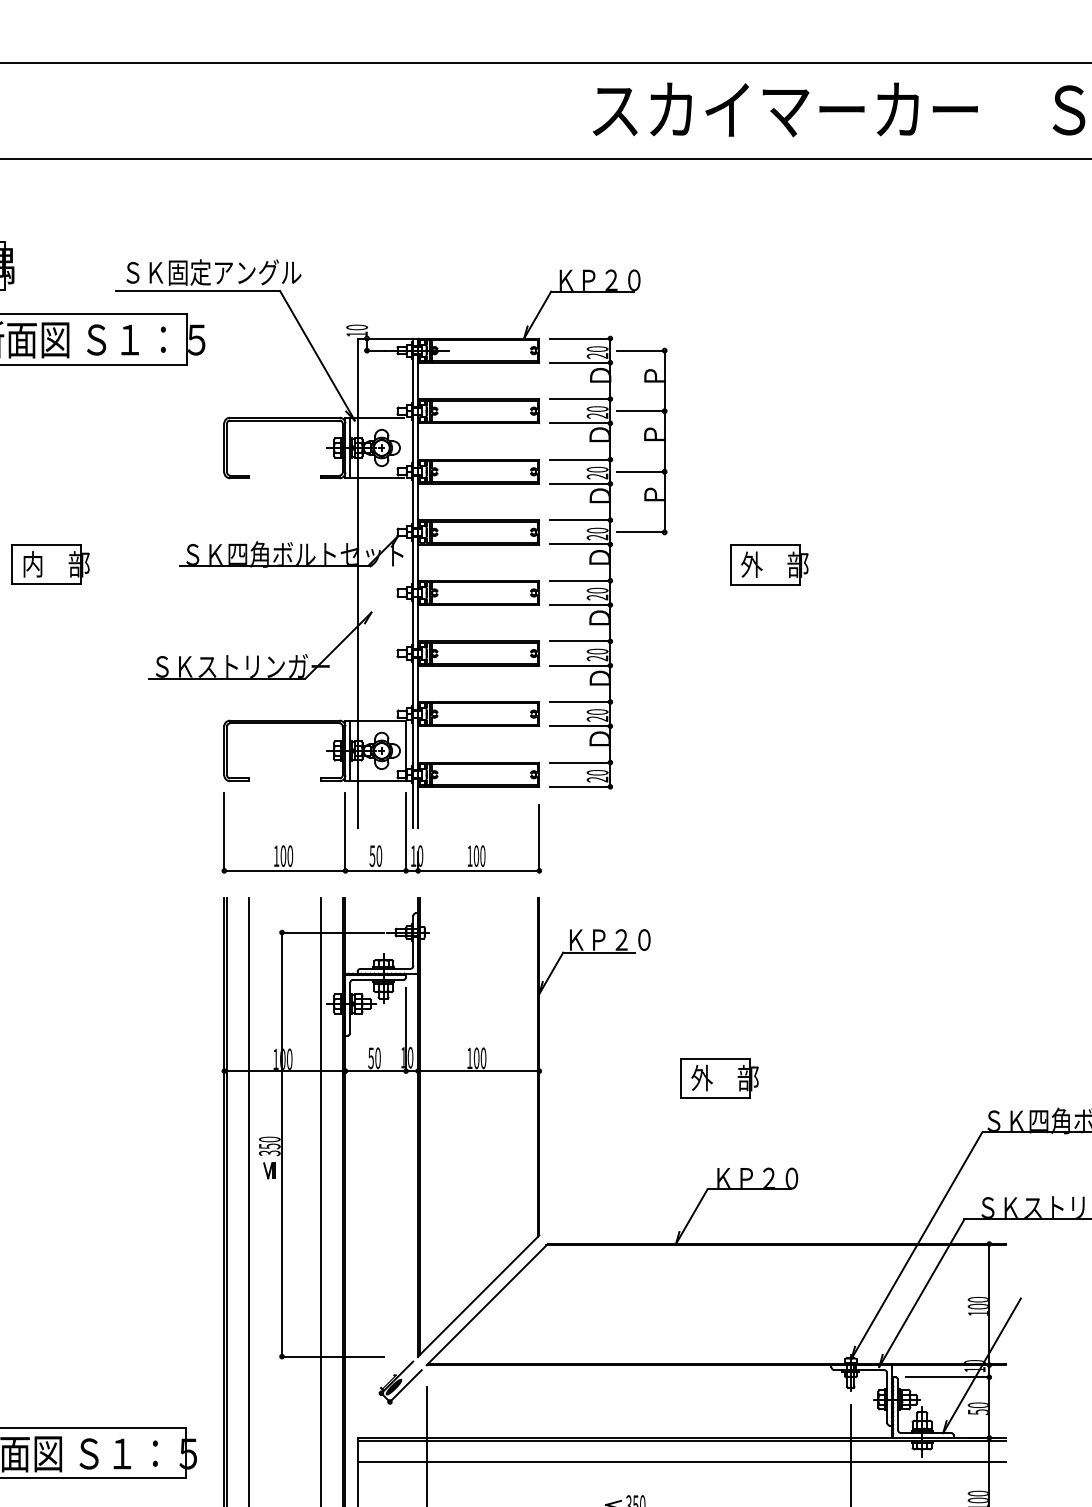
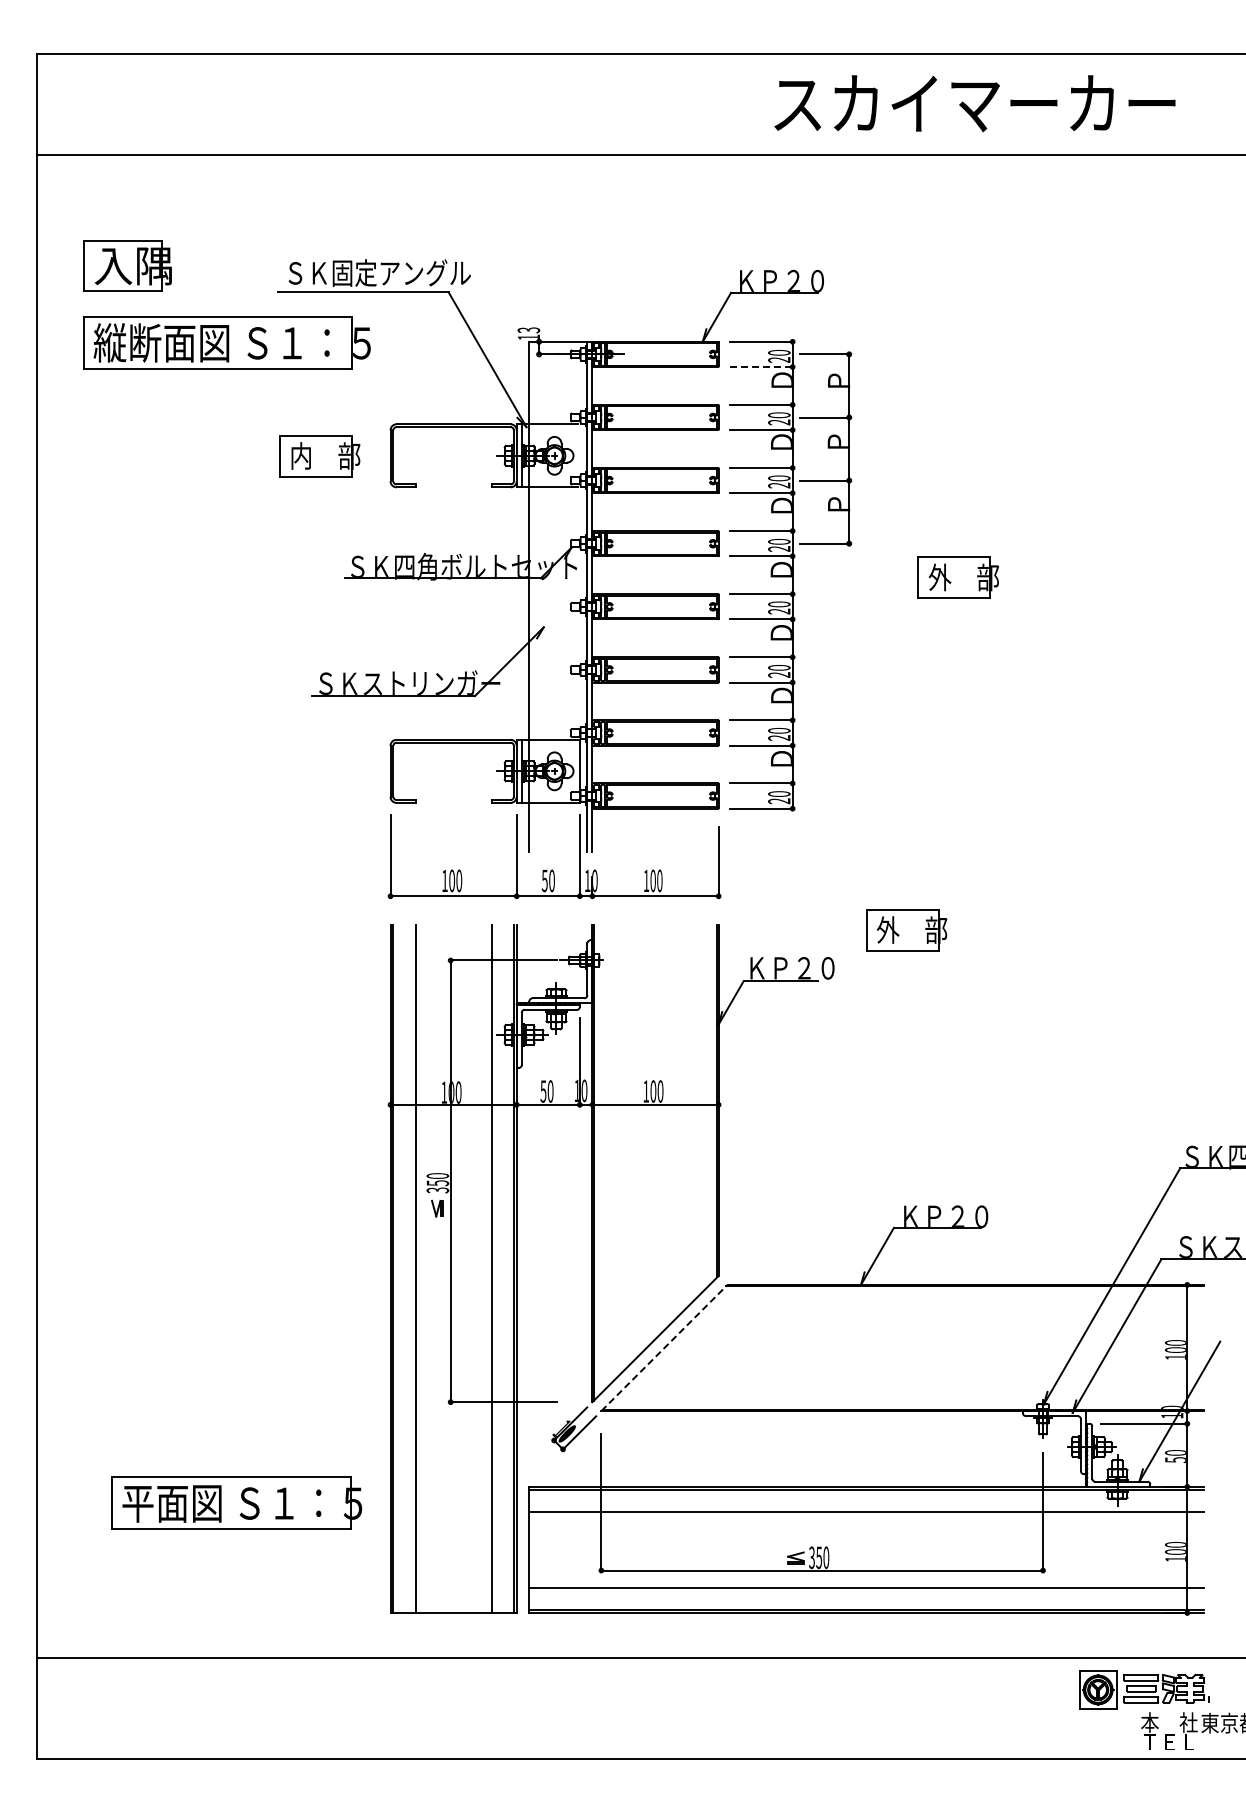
text: (356, 327) -> (528, 330), 10 -> 13
line: (580, 363) -> (761, 367), solid -> dashed
part: (50, 564) -> (319, 456), moved
part: (719, 1078) -> (906, 930), moved
line: (487, 1304) -> (664, 1347), solid -> dashed

